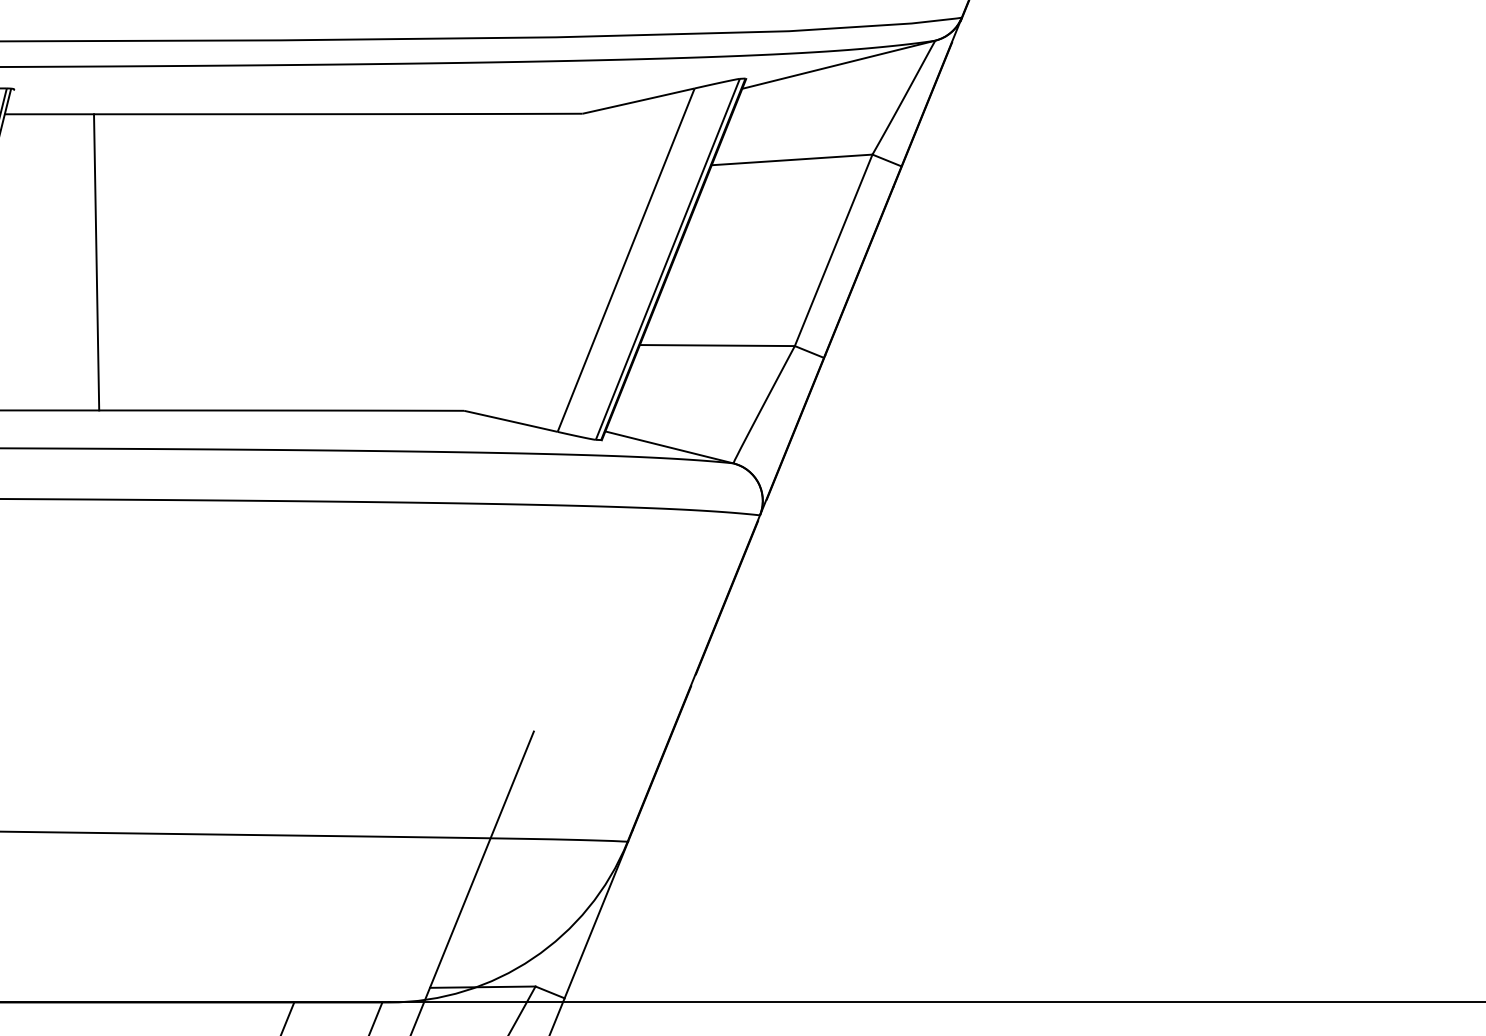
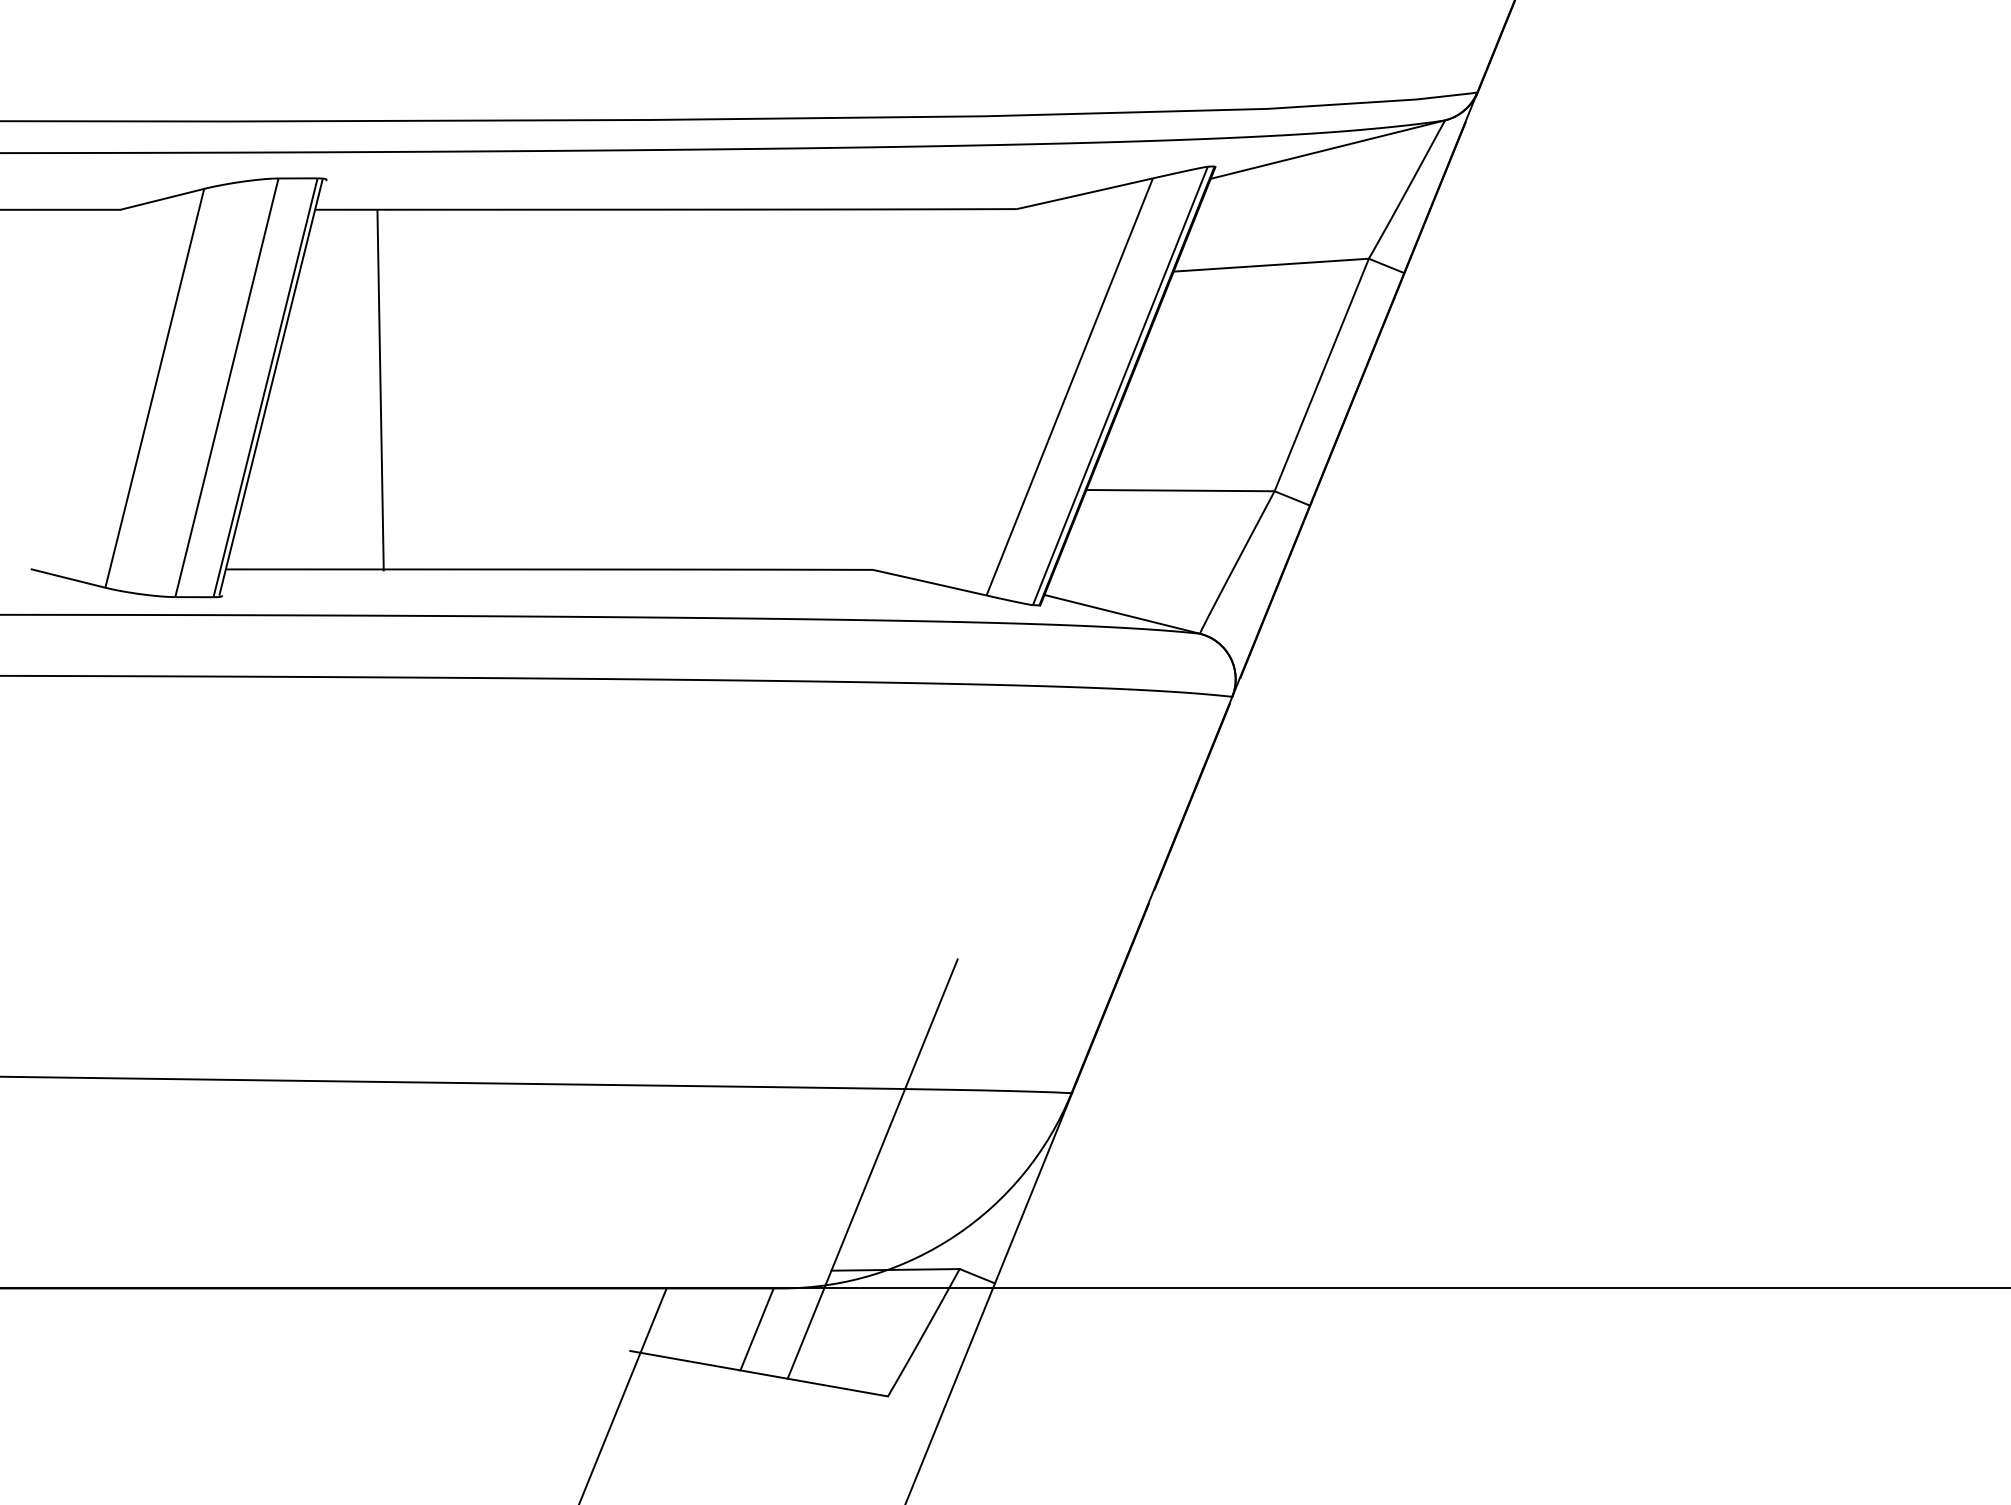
line: (96, 262) -> (380, 390), moved

